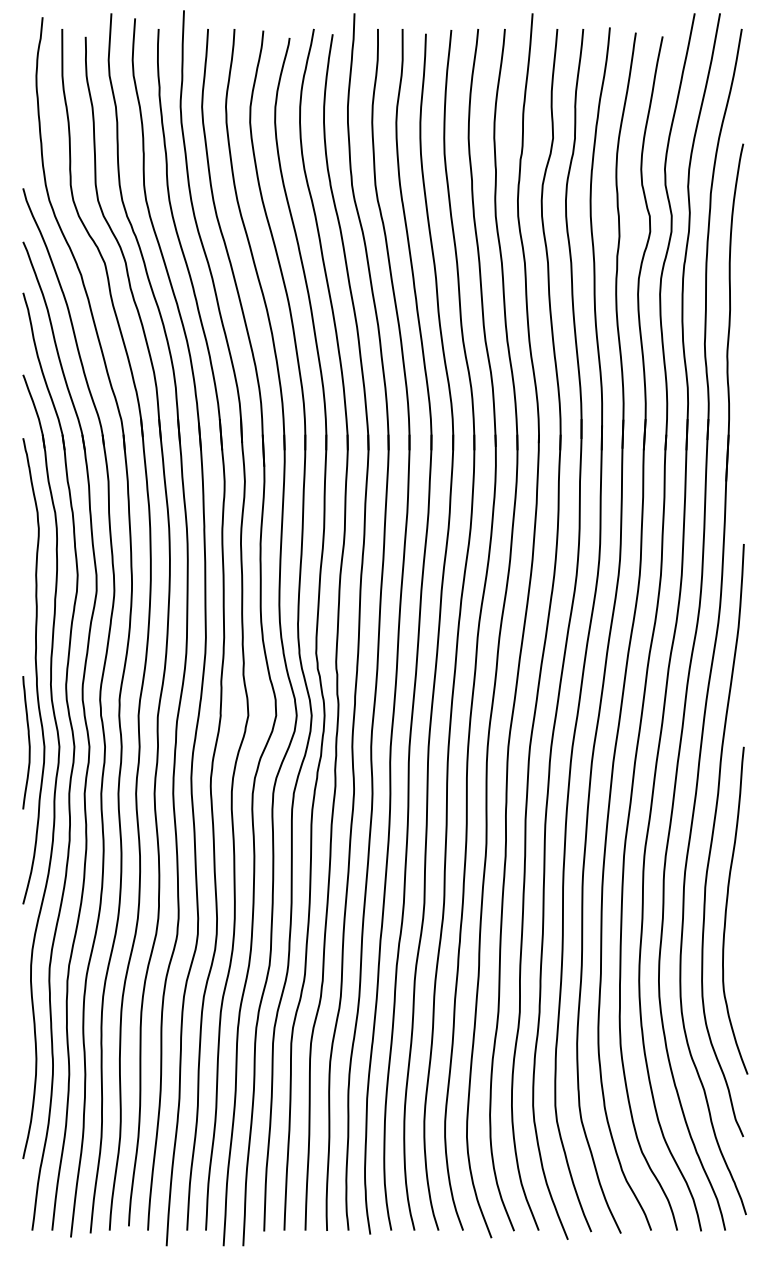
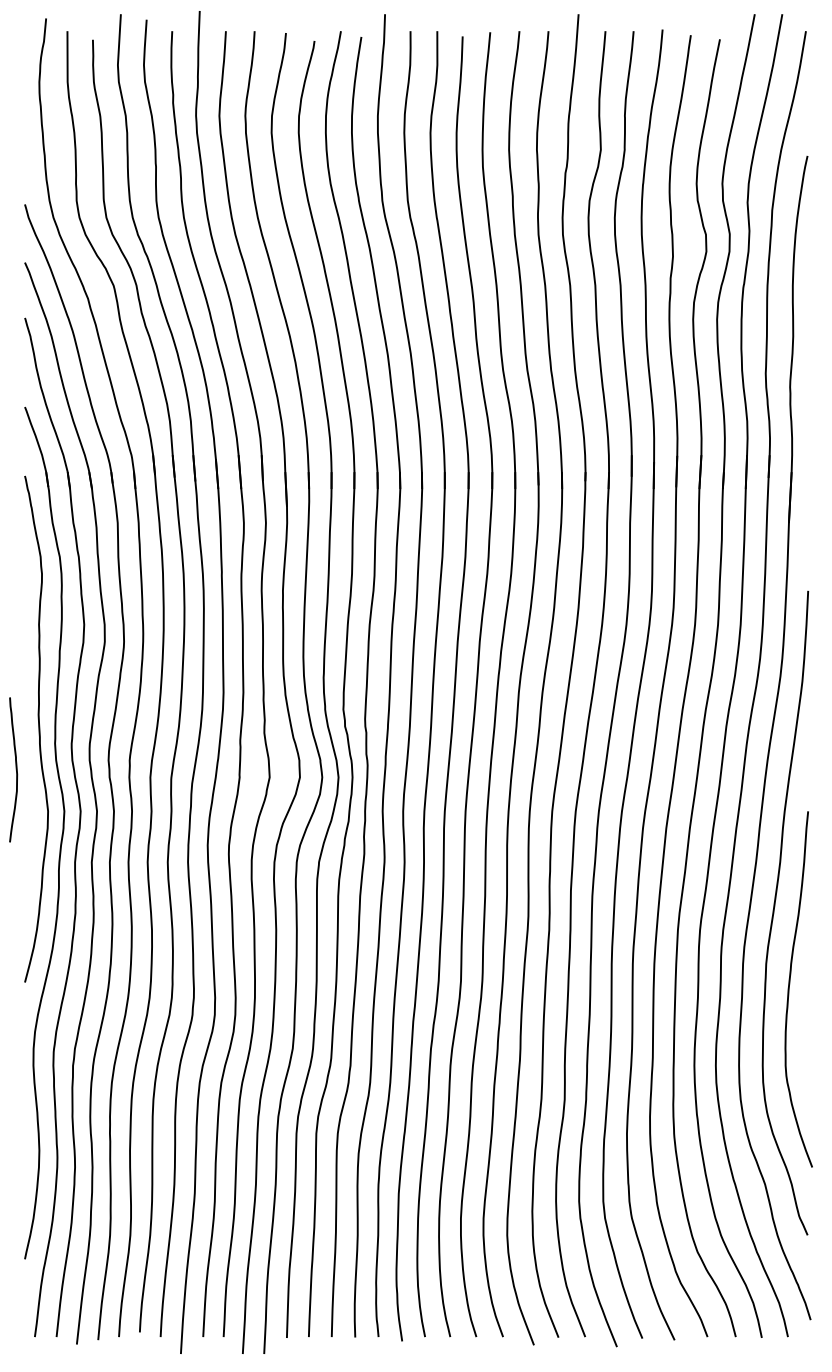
curve: (28, 742) -> (15, 769), moved

